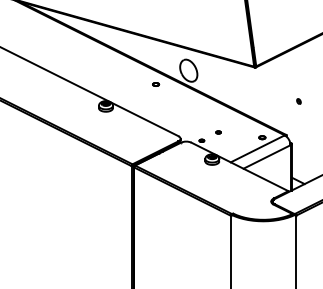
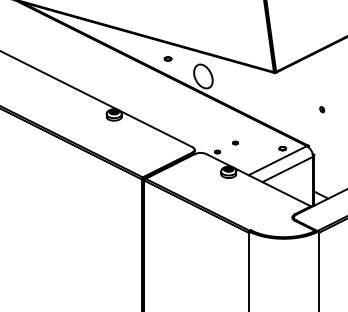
part: (156, 84) -> (168, 58), moved

